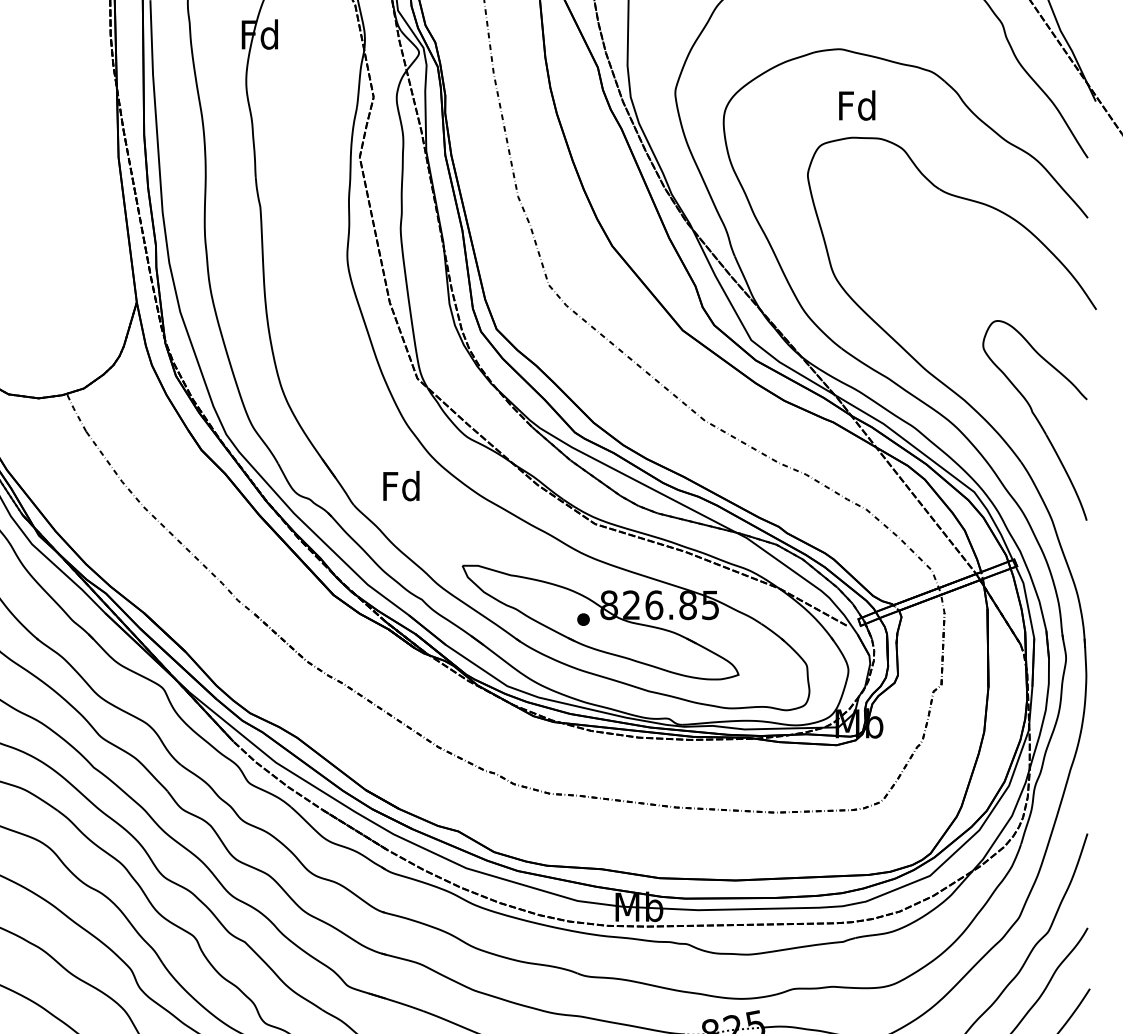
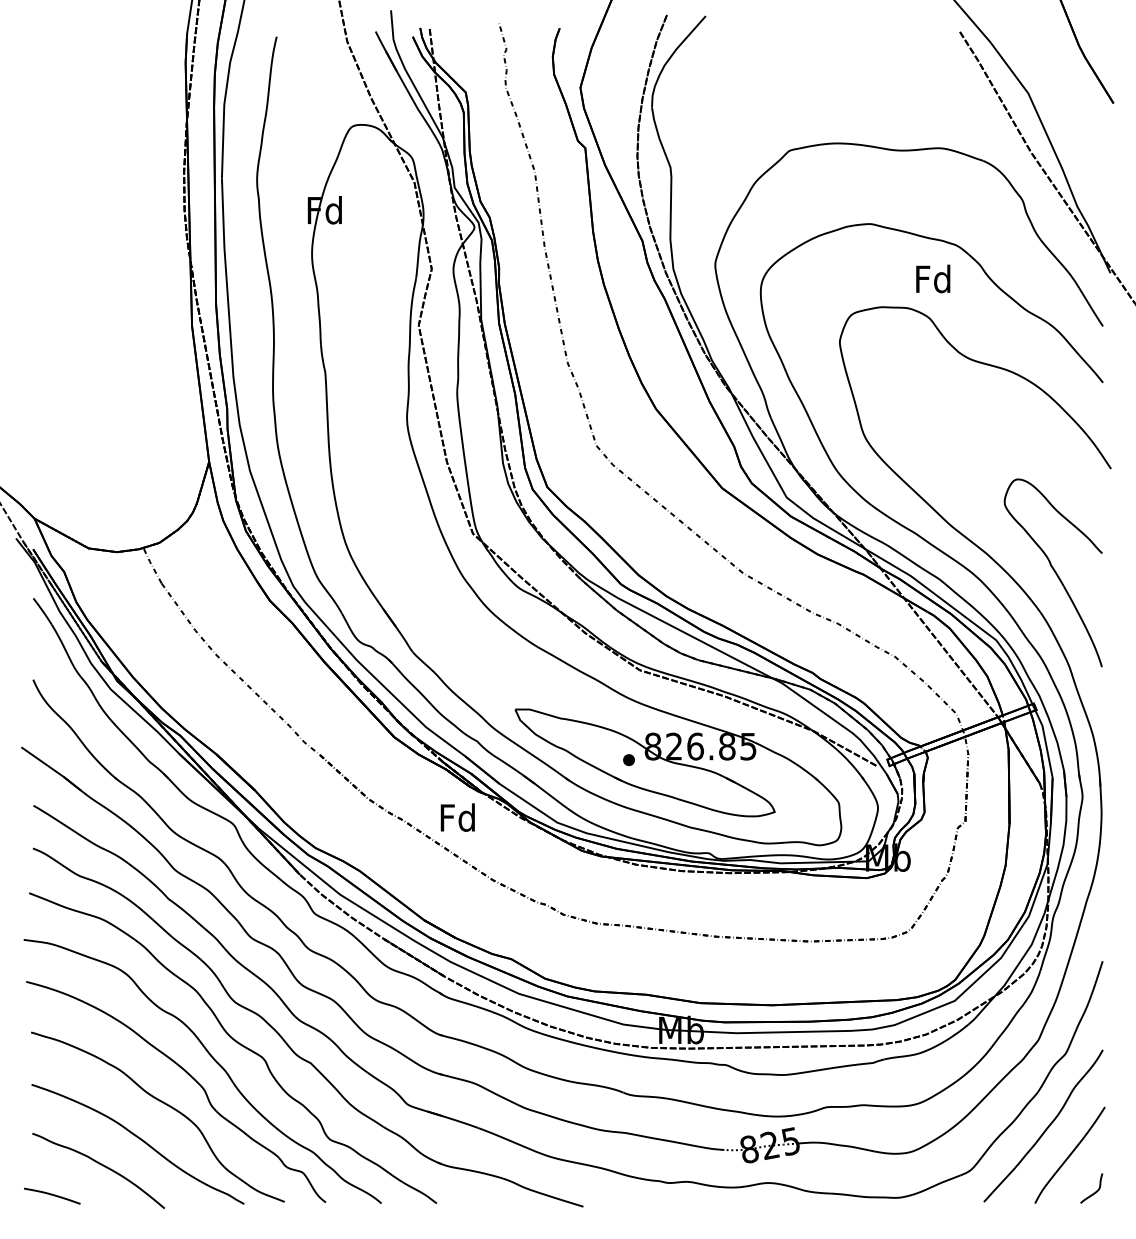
text: (857, 105) -> (933, 278), moved
text: (401, 485) -> (457, 817), moved

